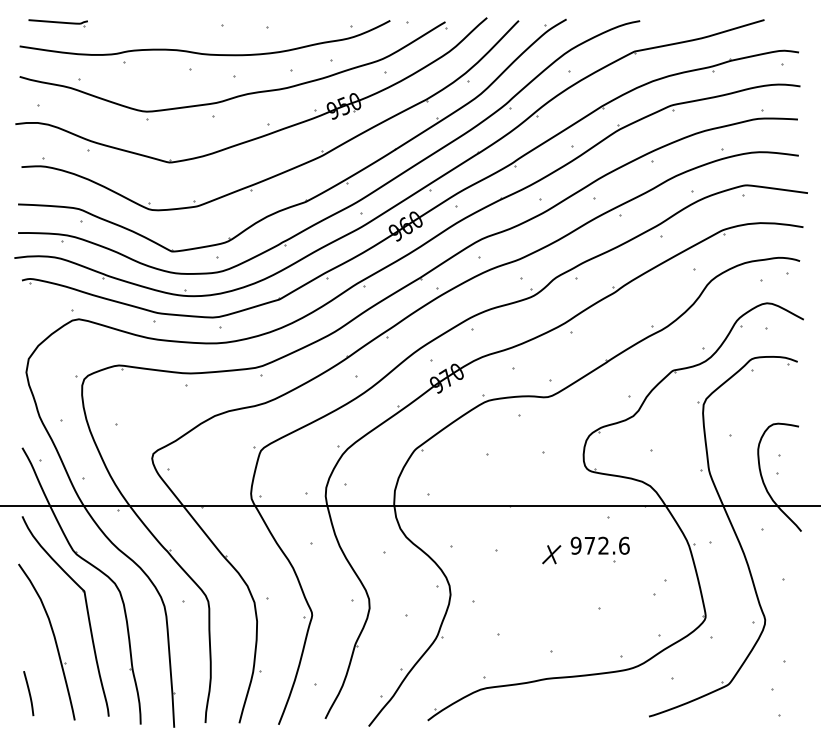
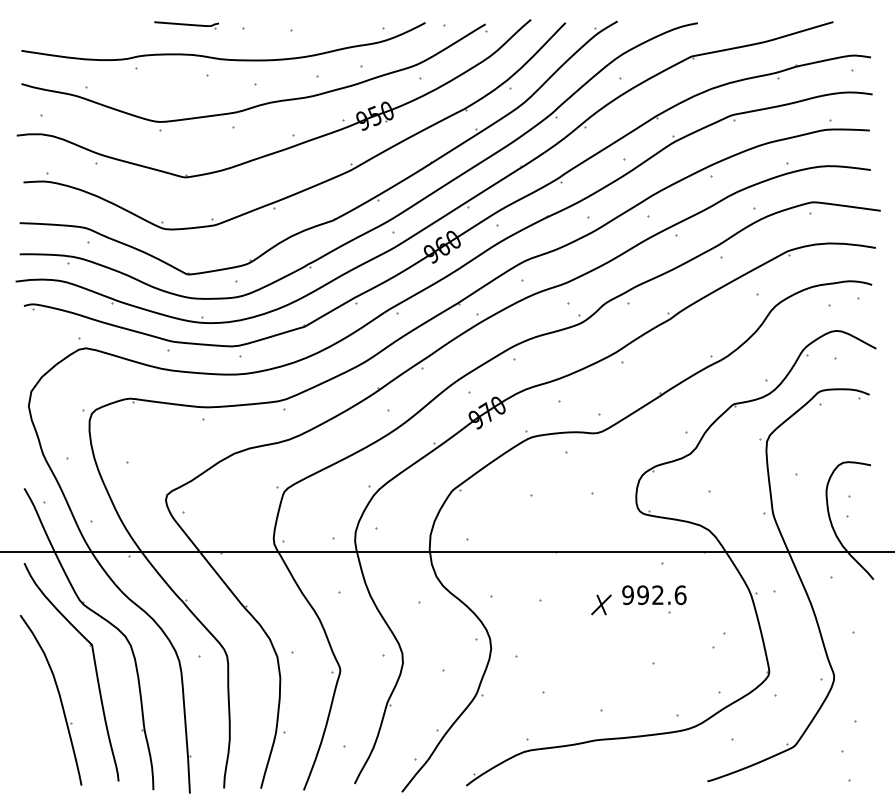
part: (57, 23) -> (185, 25), moved
text: (589, 545) -> (642, 594), 972.6 -> 992.6
curve: (28, 693) -> (31, 756), removed

